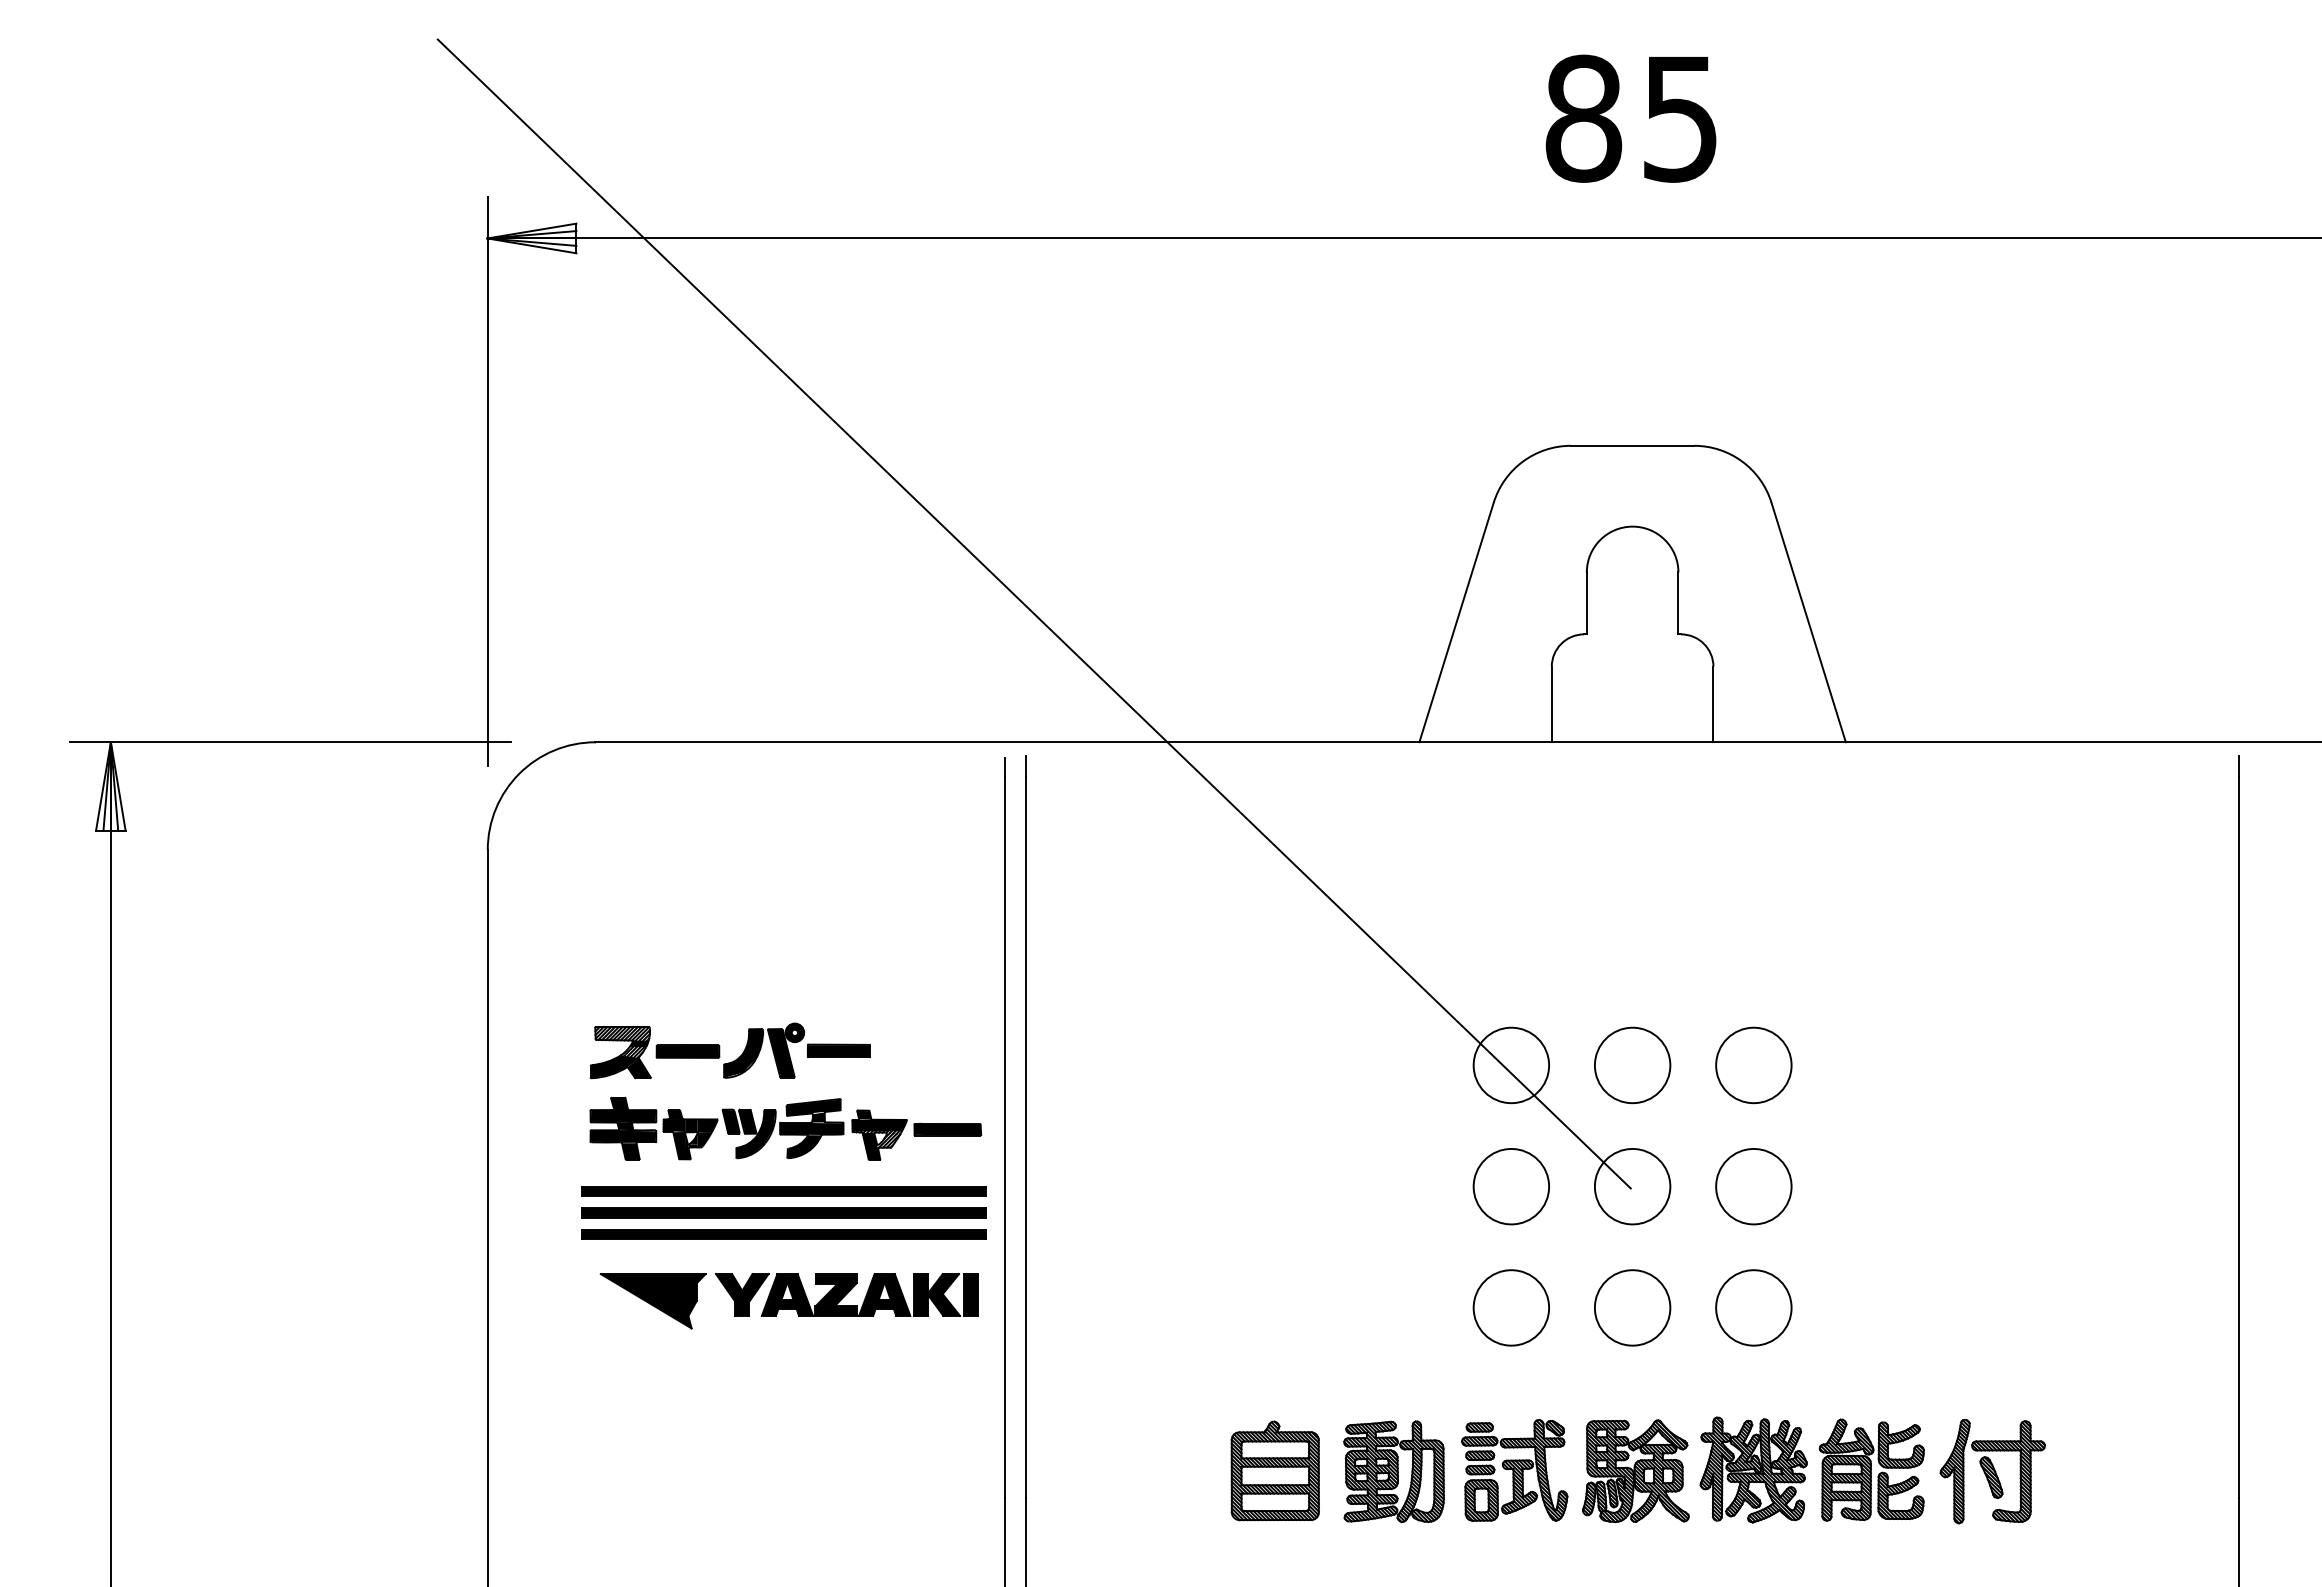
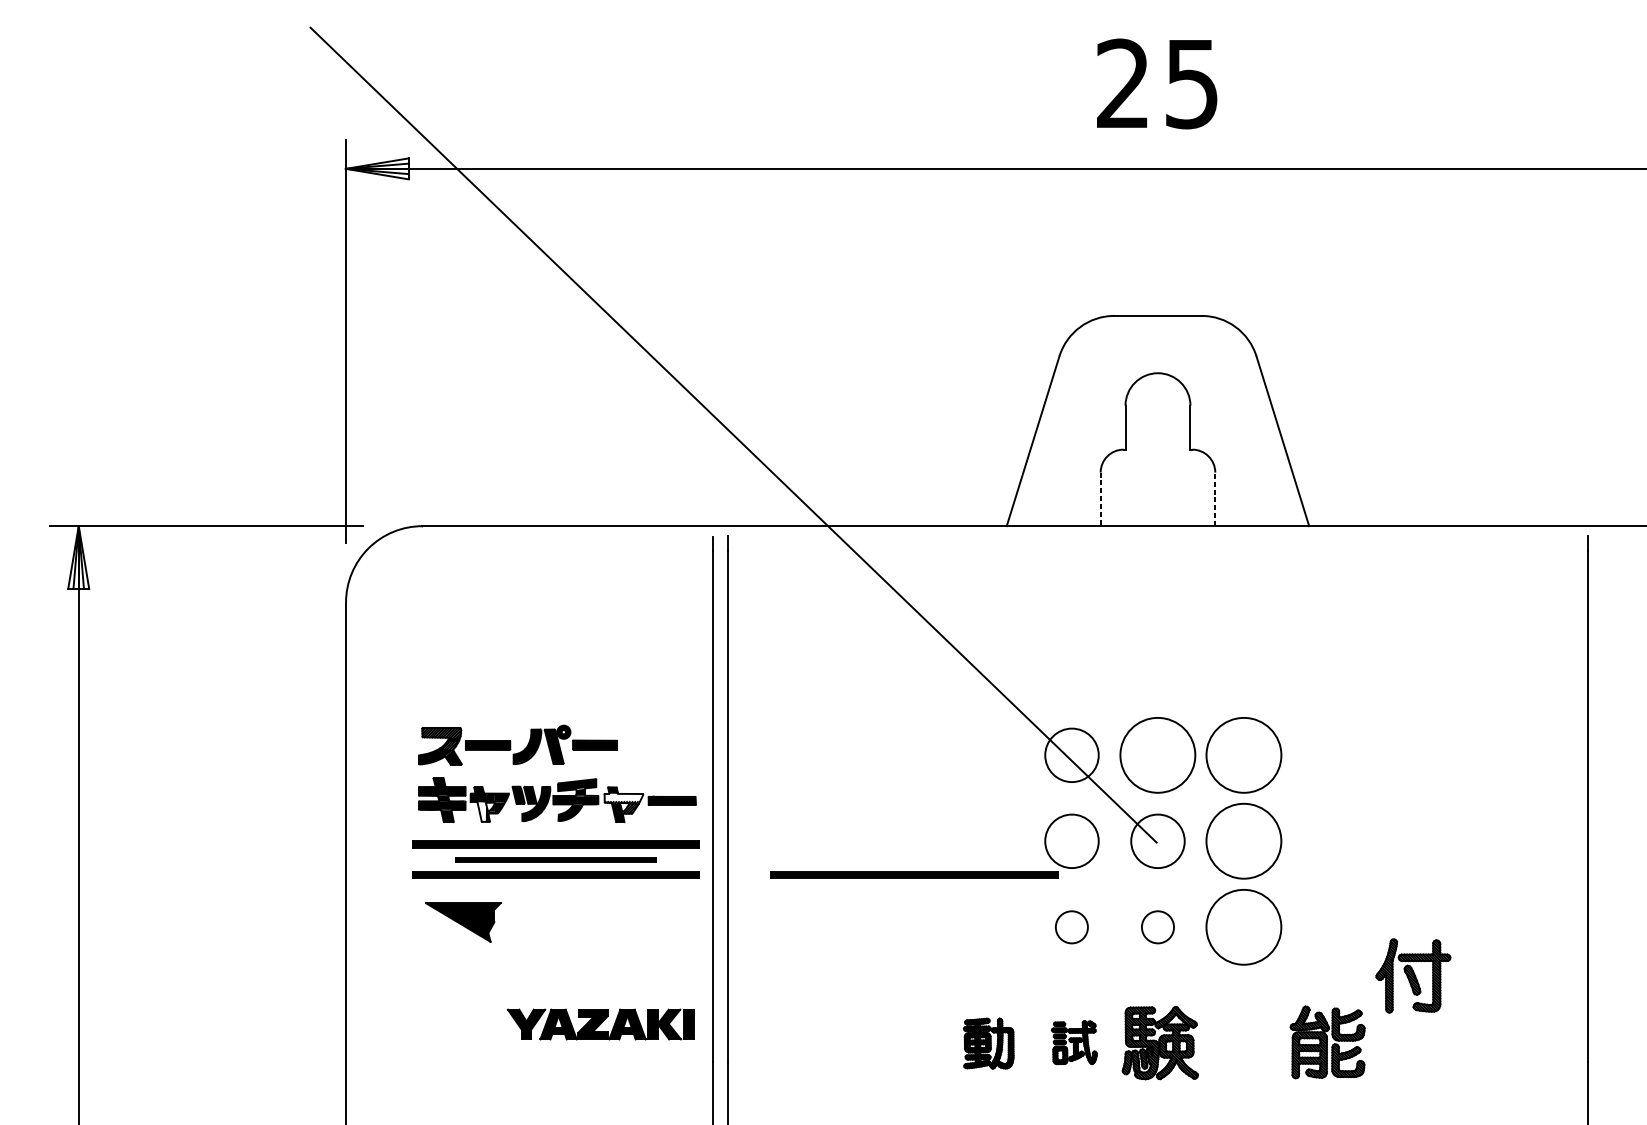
text: (1583, 118) -> (1123, 83), 85 -> 25
line: (1551, 704) -> (1100, 499), solid -> dashed
line: (1713, 704) -> (1215, 499), solid -> dashed
circle: (1632, 1065) -> (1157, 755), size x1.4
circle: (1753, 1065) -> (1243, 755), size x1.4
fill: (879, 1125) -> (623, 797), removed
fill: (679, 1145) -> (482, 812), removed
circle: (1753, 1186) -> (1243, 841), size x1.4
part: (783, 1212) -> (555, 859), size x0.7
part: (1288, 1234) -> (913, 875), added
part: (846, 1294) -> (600, 1024), moved
circle: (1510, 1307) -> (1071, 927), size x0.6
circle: (1632, 1307) -> (1157, 927), size x0.6
circle: (1753, 1307) -> (1243, 927), size x1.4
part: (1753, 1469) -> (1243, 1041), removed
part: (1274, 1470) -> (903, 1042), removed
part: (1514, 1470) -> (1074, 1042), size x0.6
part: (1393, 1471) -> (988, 1043), size x0.7
part: (1992, 1471) -> (1413, 975), moved

